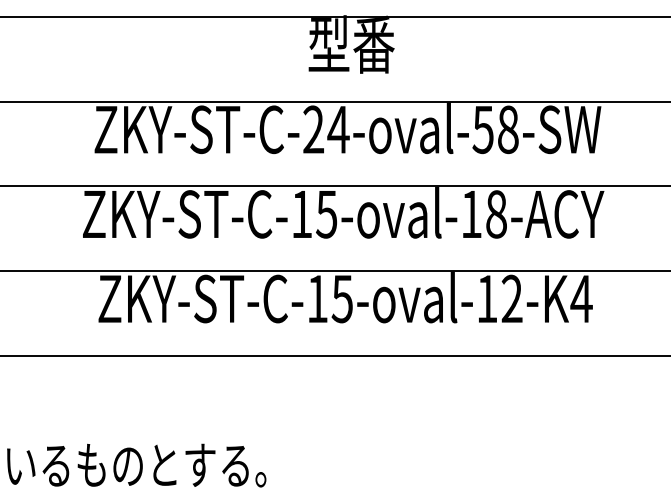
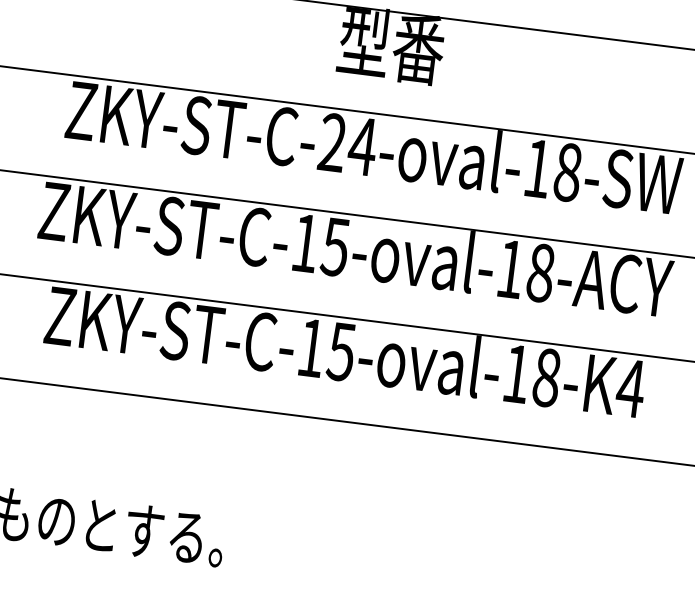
text: (482, 130) -> (536, 169), ZKY-ST-C-24-oval-58-SW -> ZKY-ST-C-24-oval-18-SW
text: (511, 298) -> (546, 377), ZKY-ST-C-15-oval-12-K4 -> ZKY-ST-C-15-oval-18-K4

